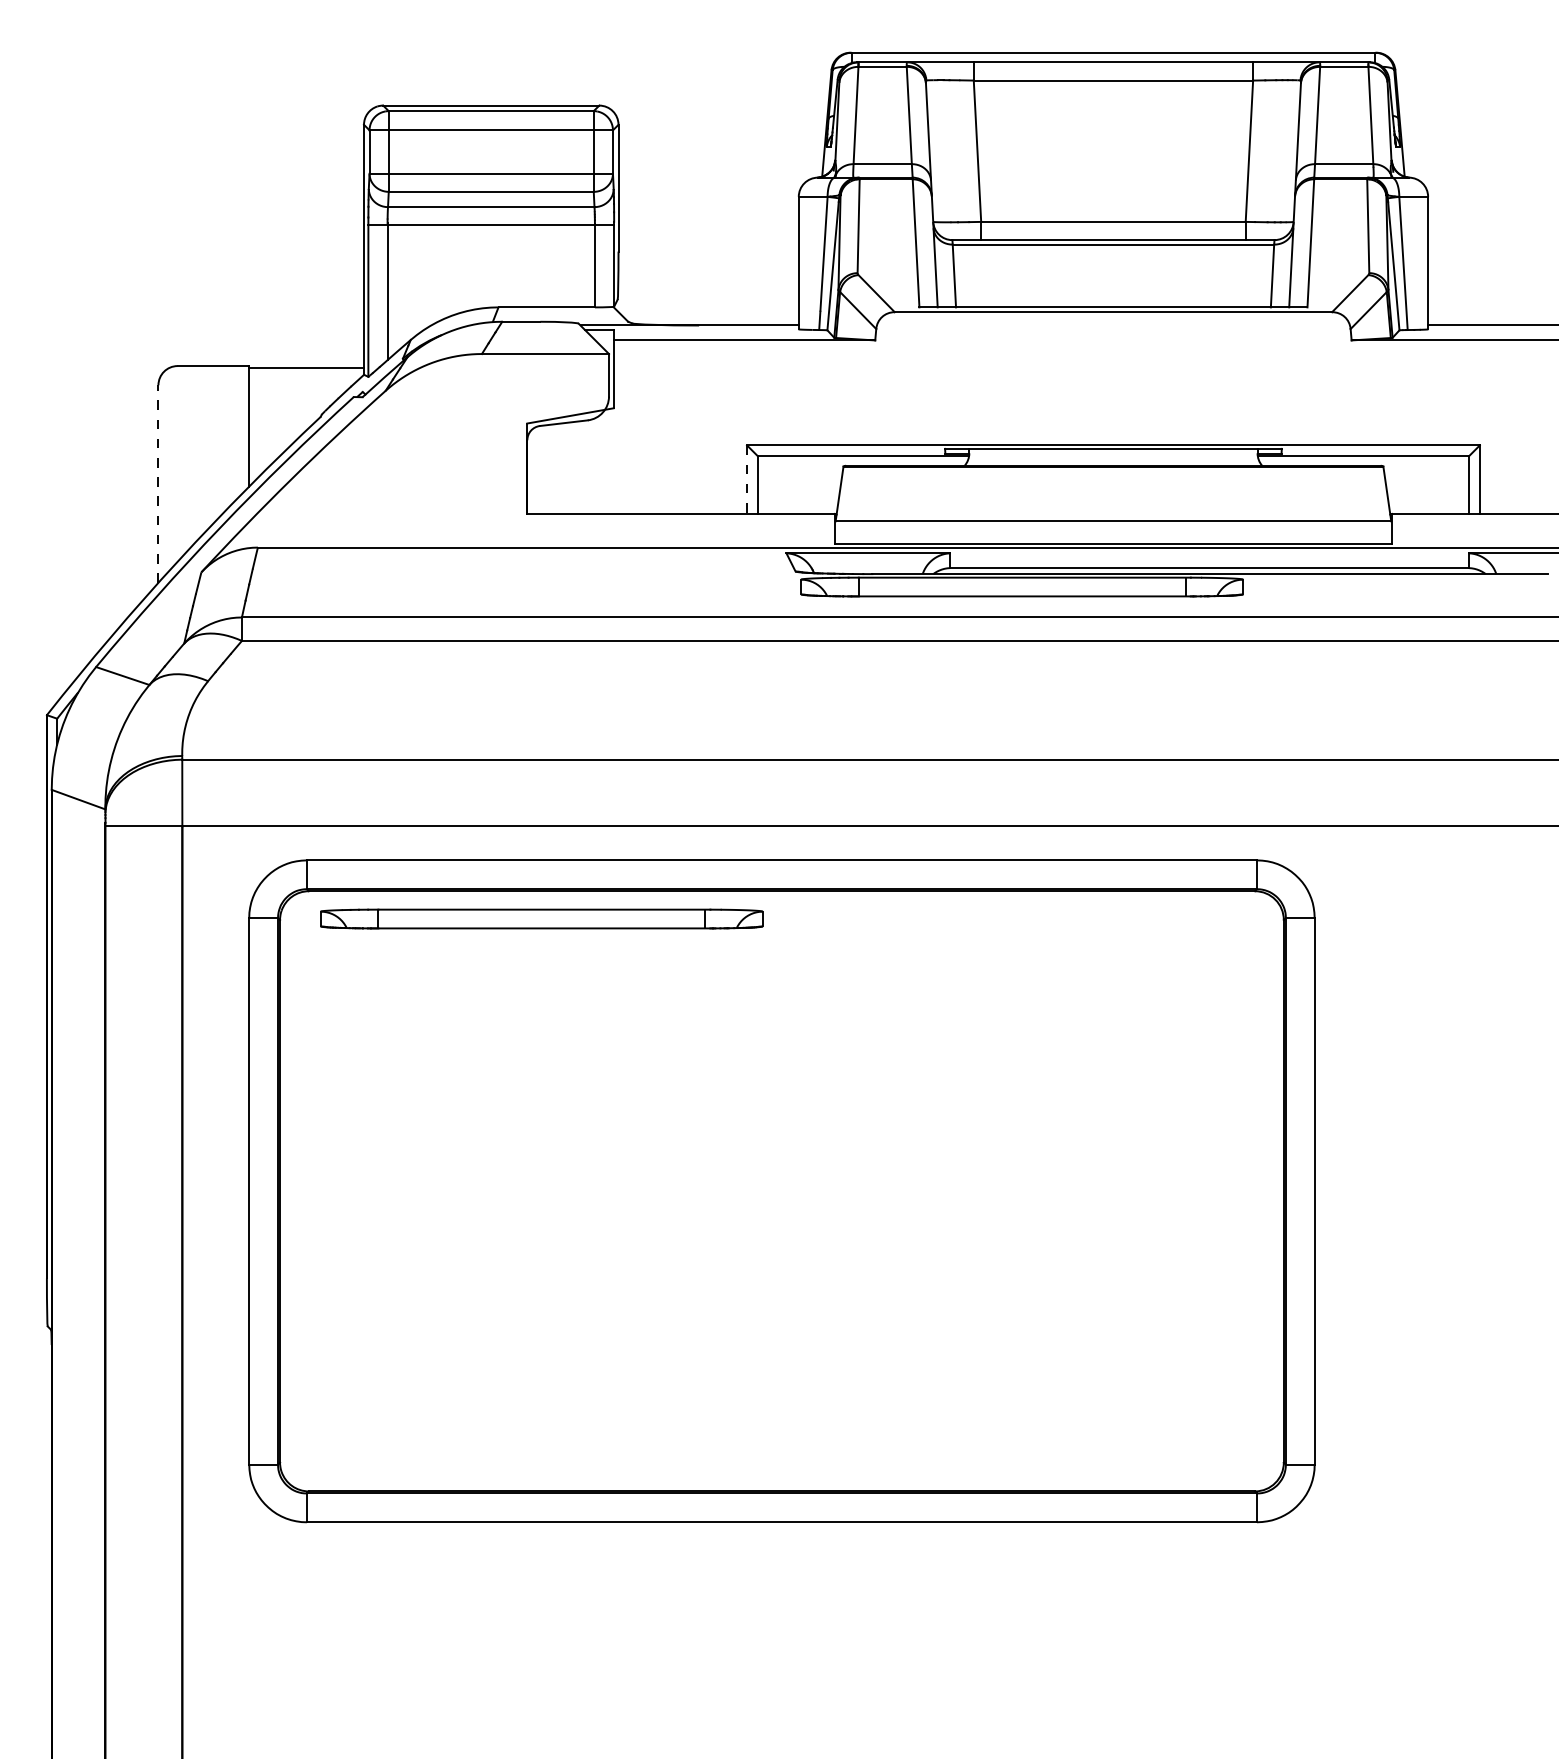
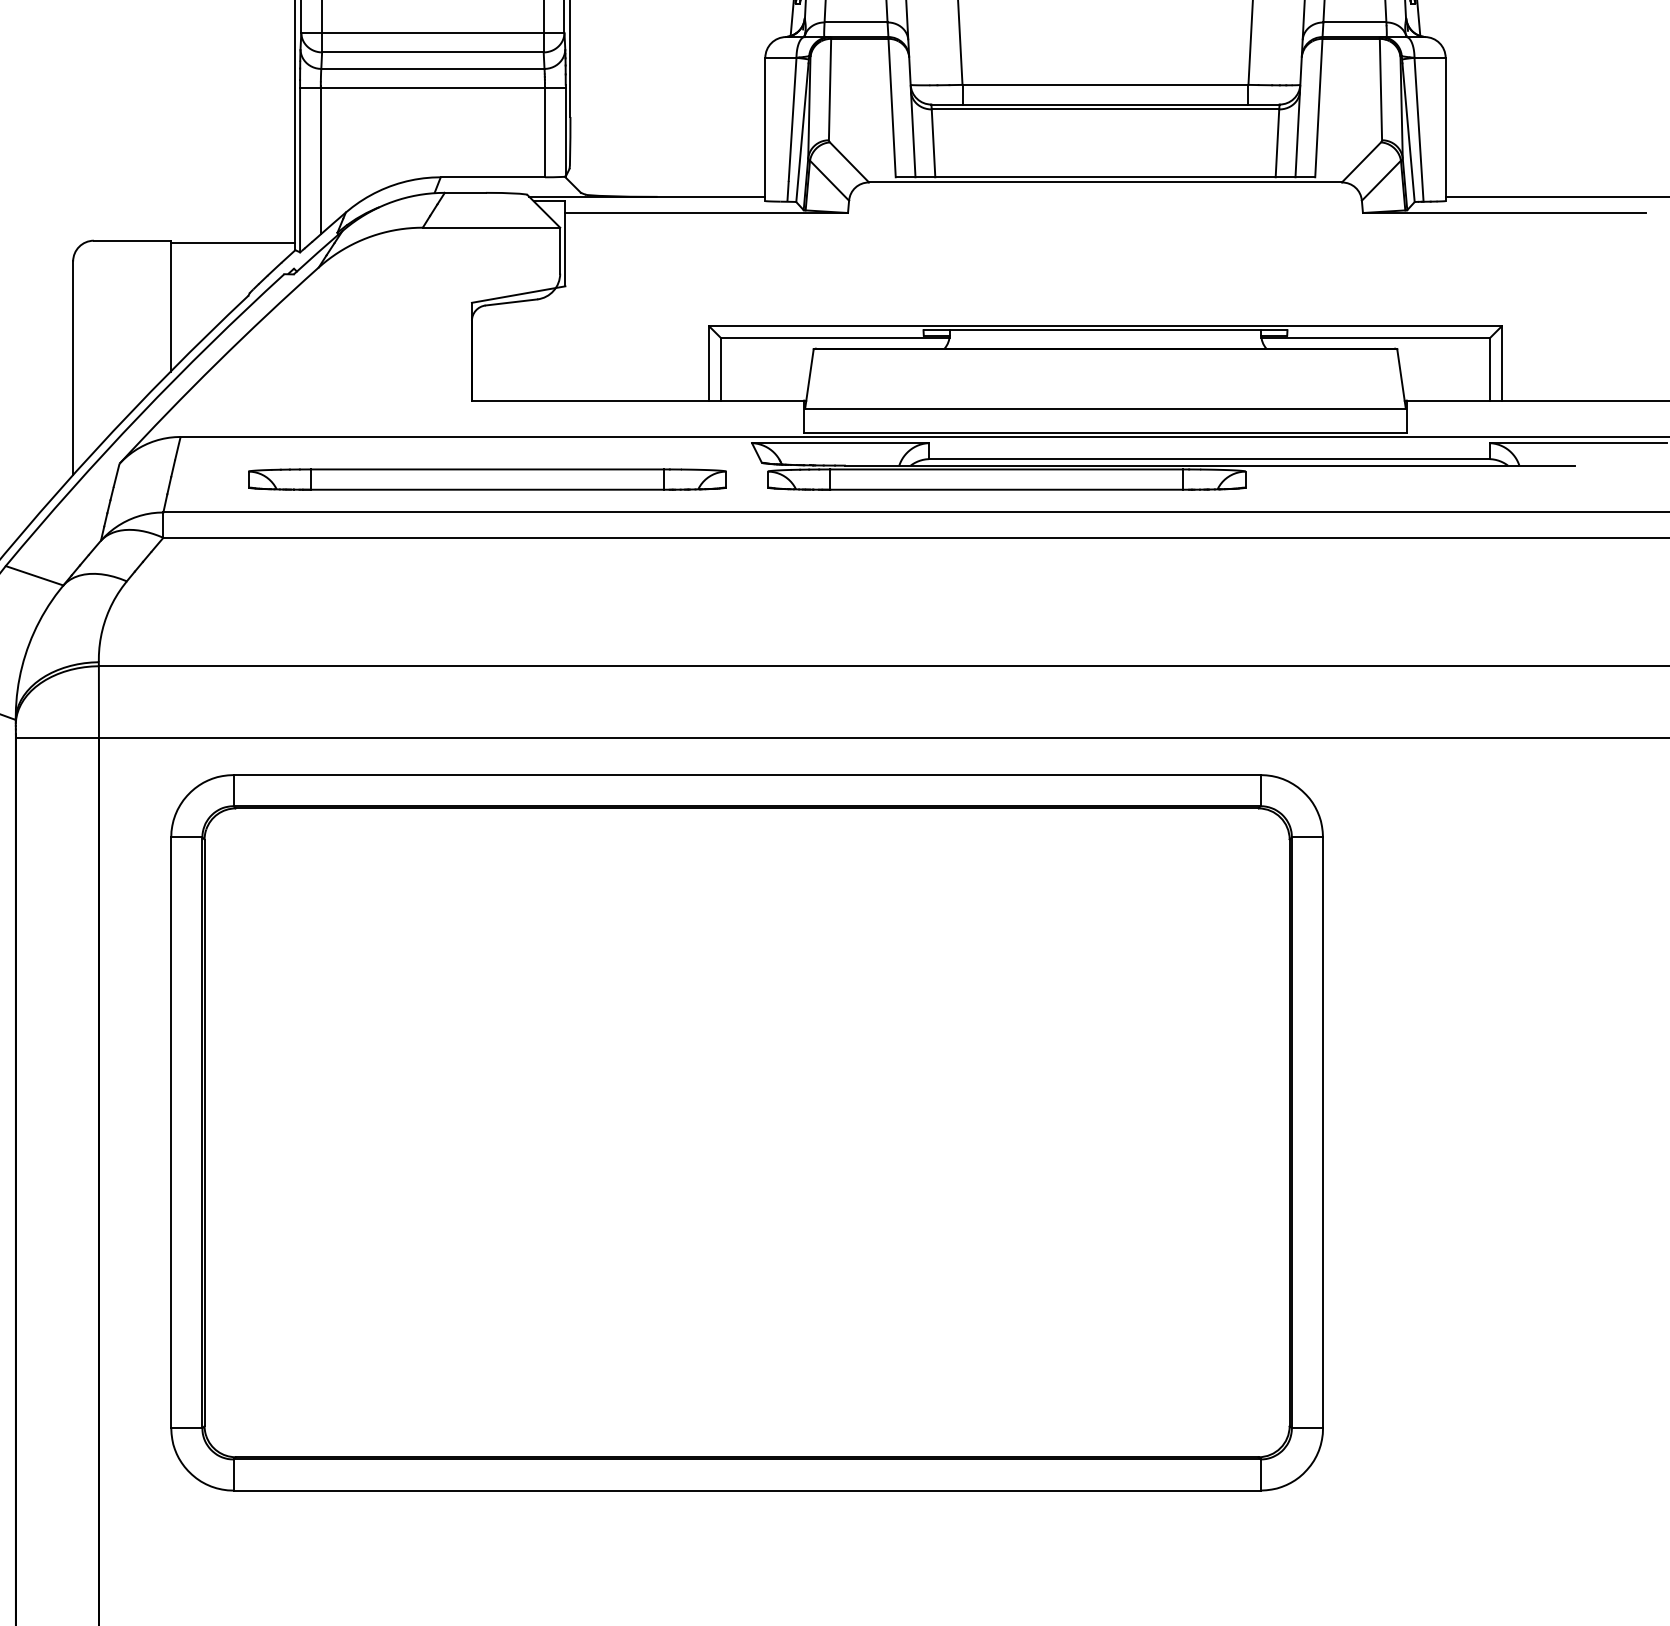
line: (747, 480) -> (709, 364), dashed -> solid
line: (158, 484) -> (73, 368), dashed -> solid
part: (541, 918) -> (487, 479), moved

